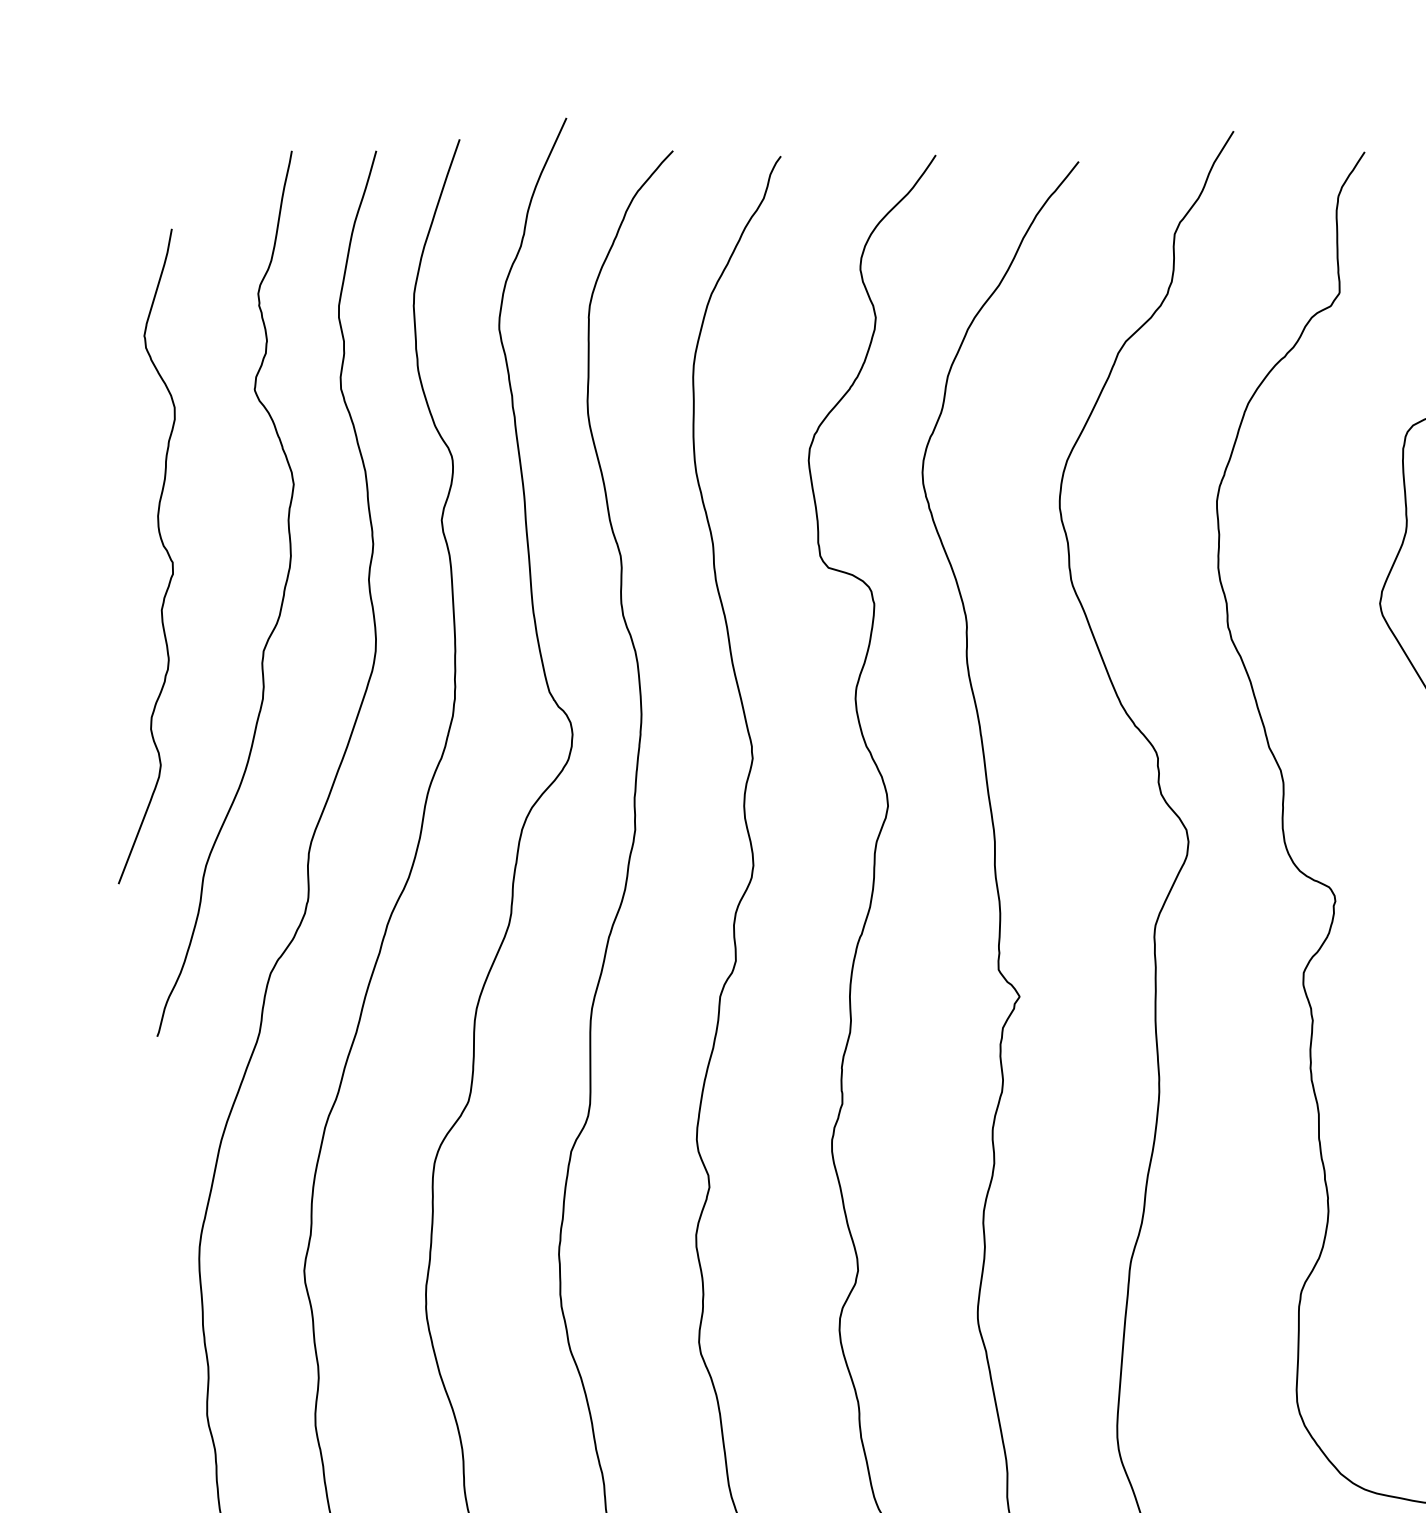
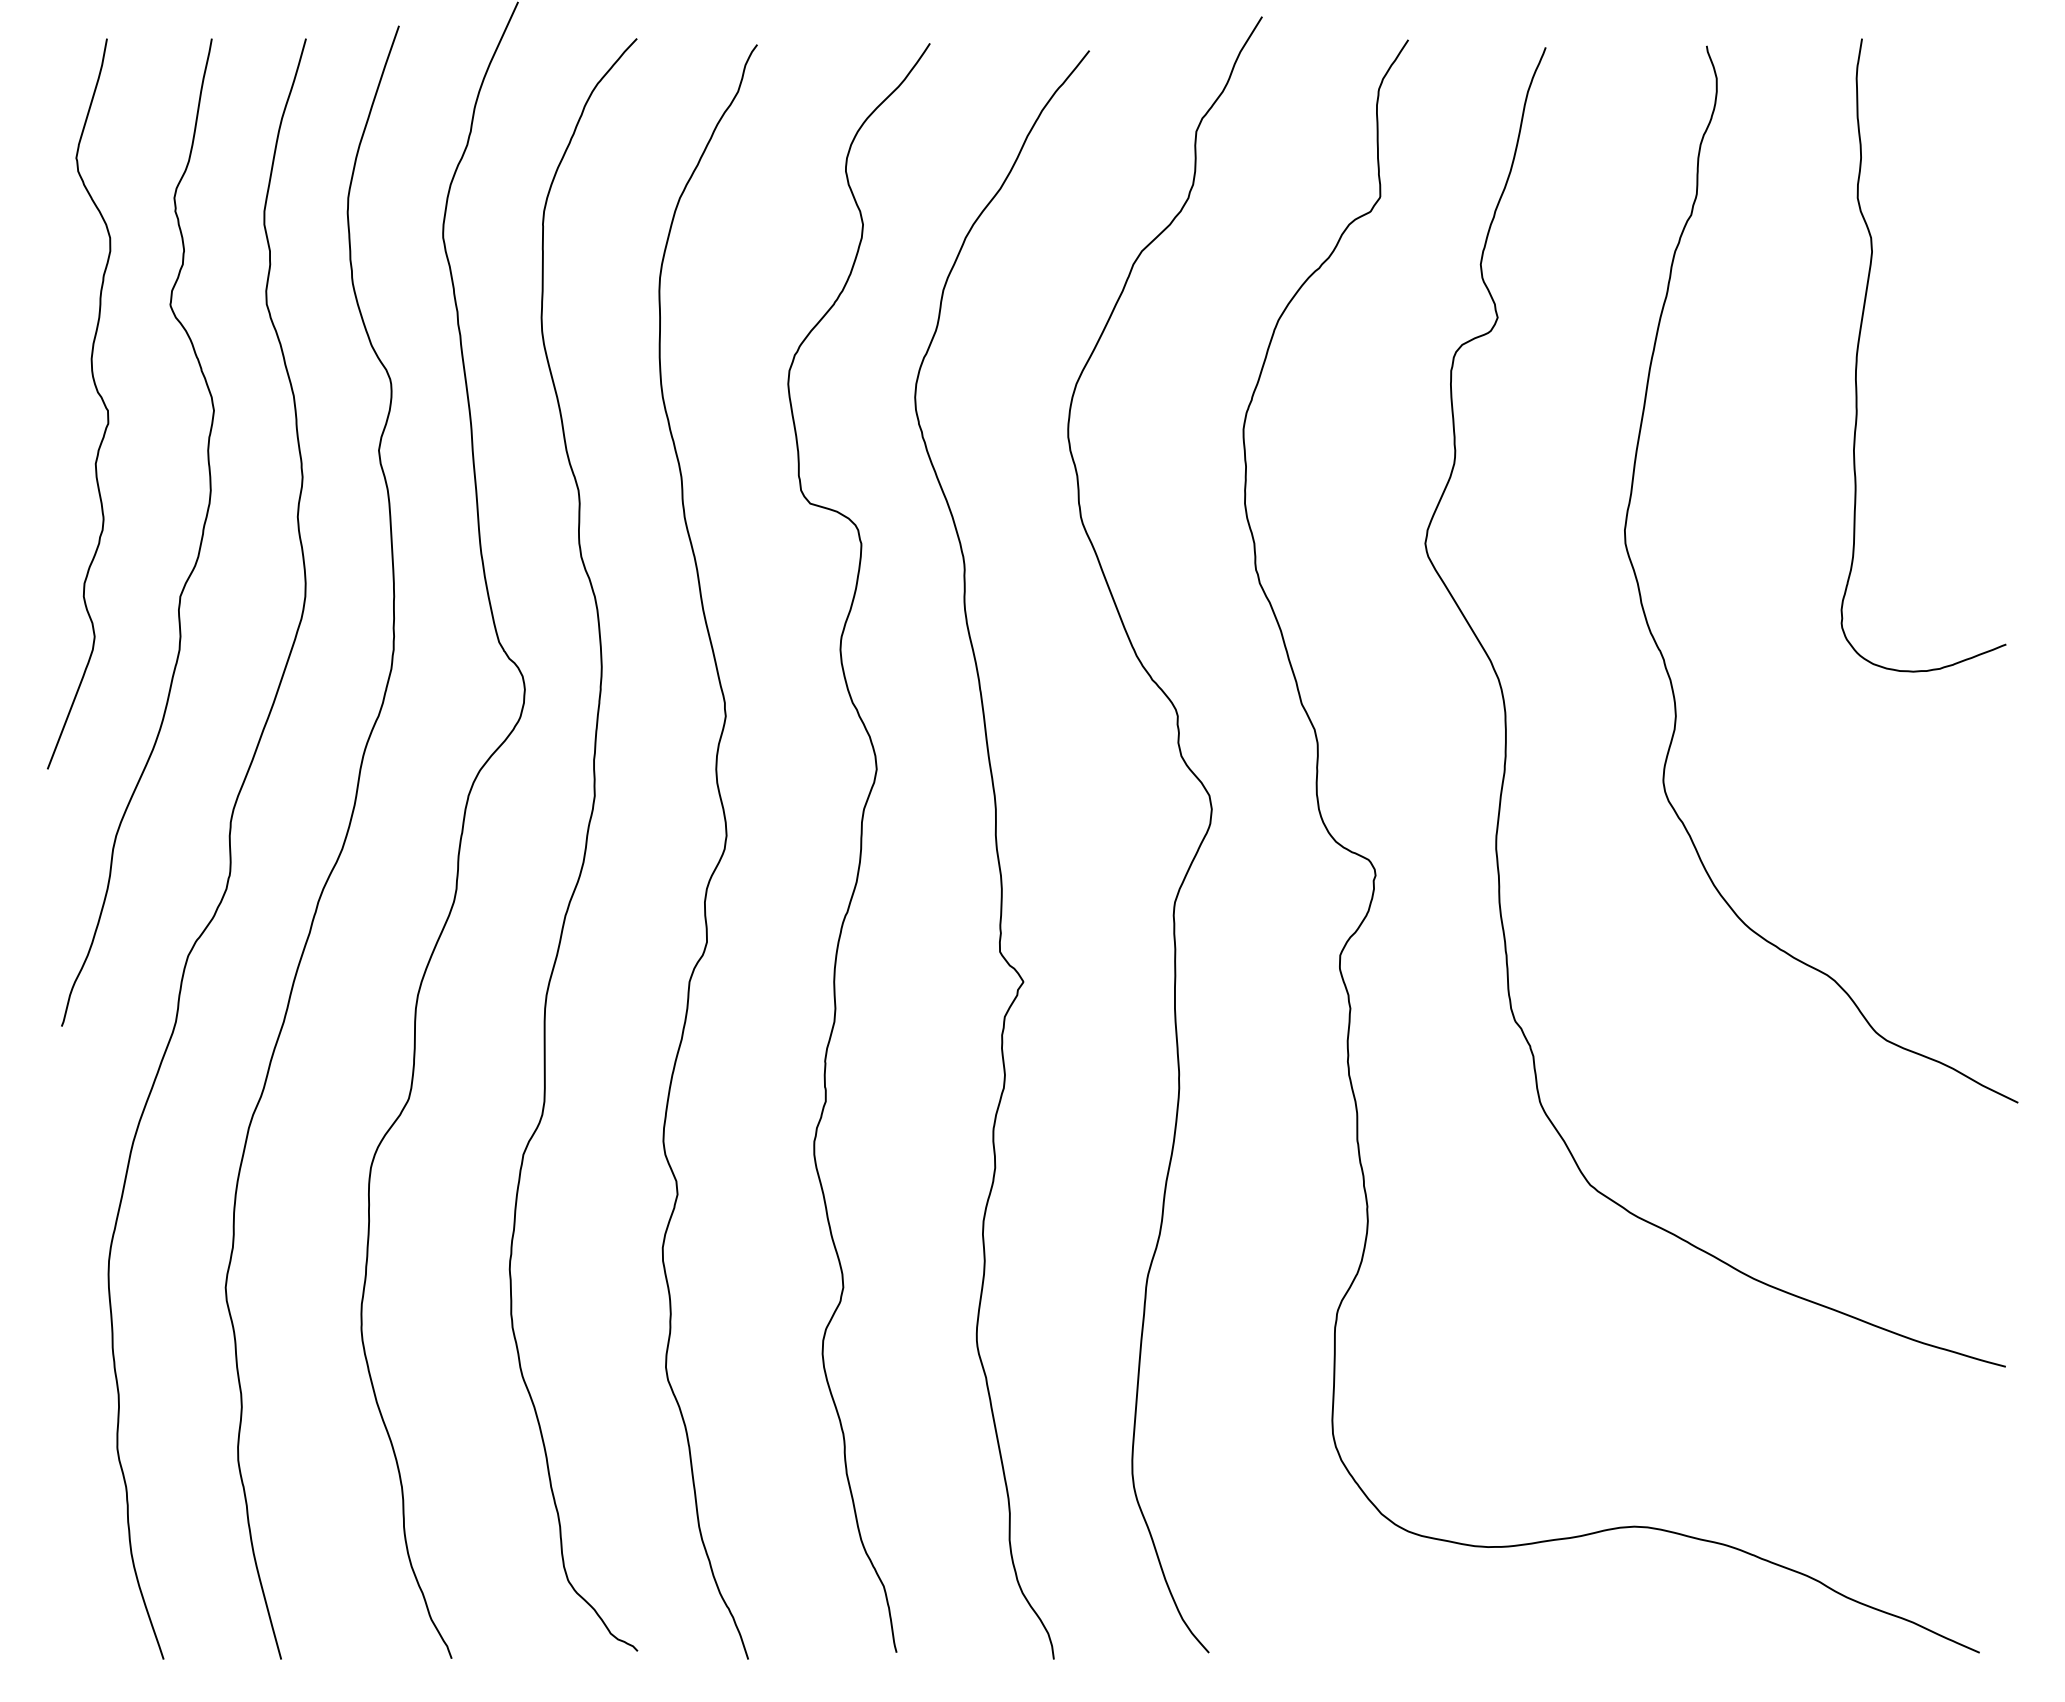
curve: (163, 547) -> (97, 393), moved

